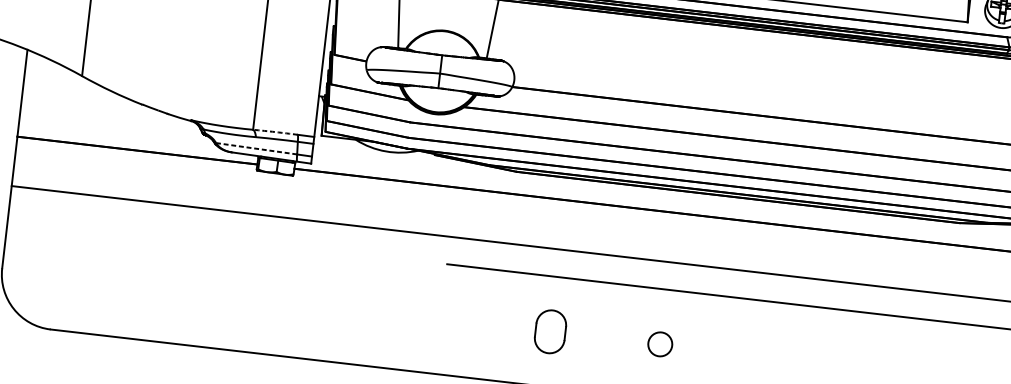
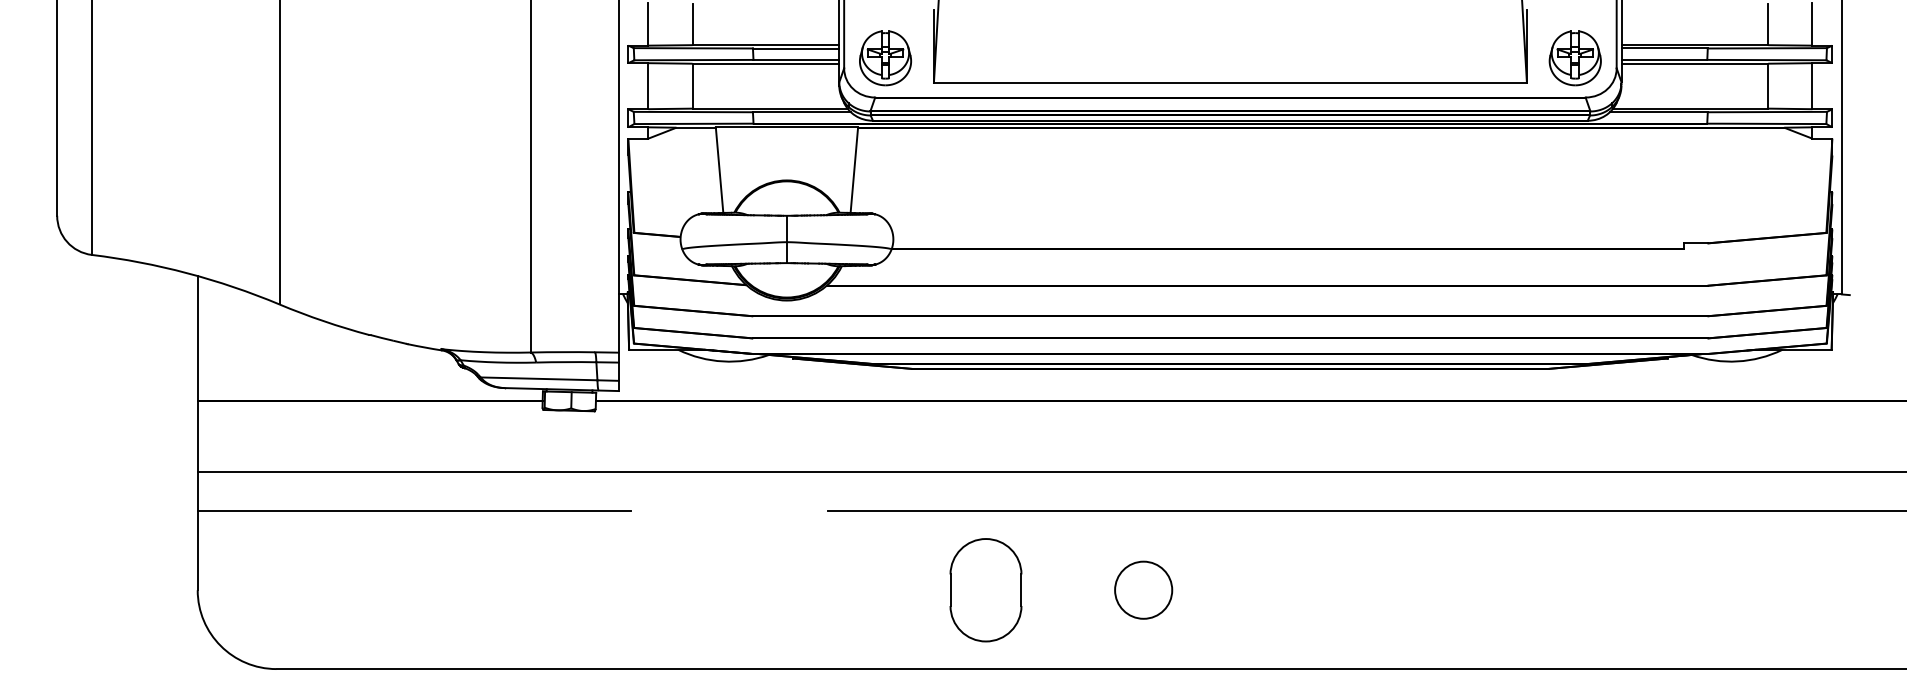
arc: (275, 132) -> (563, 352), dashed -> solid
line: (256, 148) -> (538, 378), dashed -> solid
line: (159, 231) -> (414, 511), added
part: (550, 331) -> (985, 590), size x1.67
circle: (660, 343) -> (1143, 589), size x1.67

